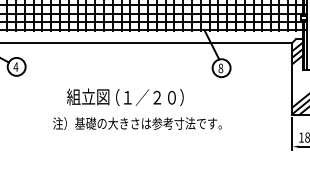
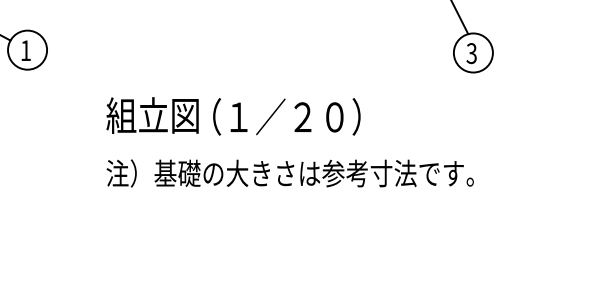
text: (15, 66) -> (24, 49), 4 -> 1
text: (220, 68) -> (470, 53), 8 -> 3
text: (125, 96) -> (233, 114), moved

